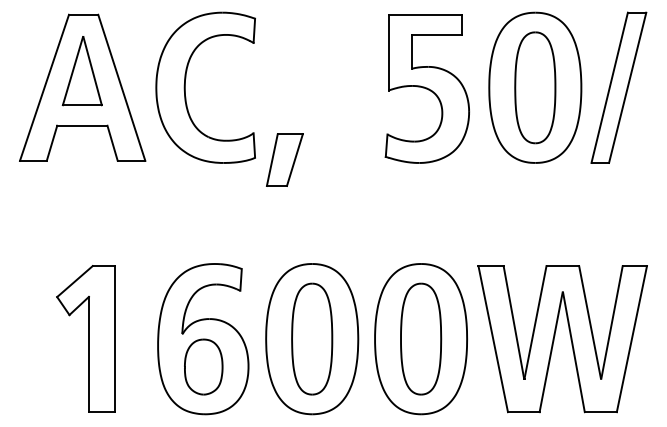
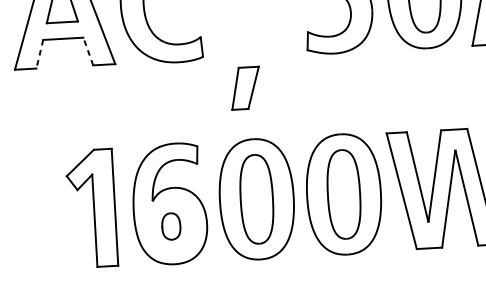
line: (112, 142) -> (88, 50), solid -> dashed
line: (51, 143) -> (39, 54), solid -> dashed
part: (284, 159) -> (245, 87), moved
part: (85, 338) -> (91, 208), moved
part: (203, 366) -> (171, 226), size x0.6

